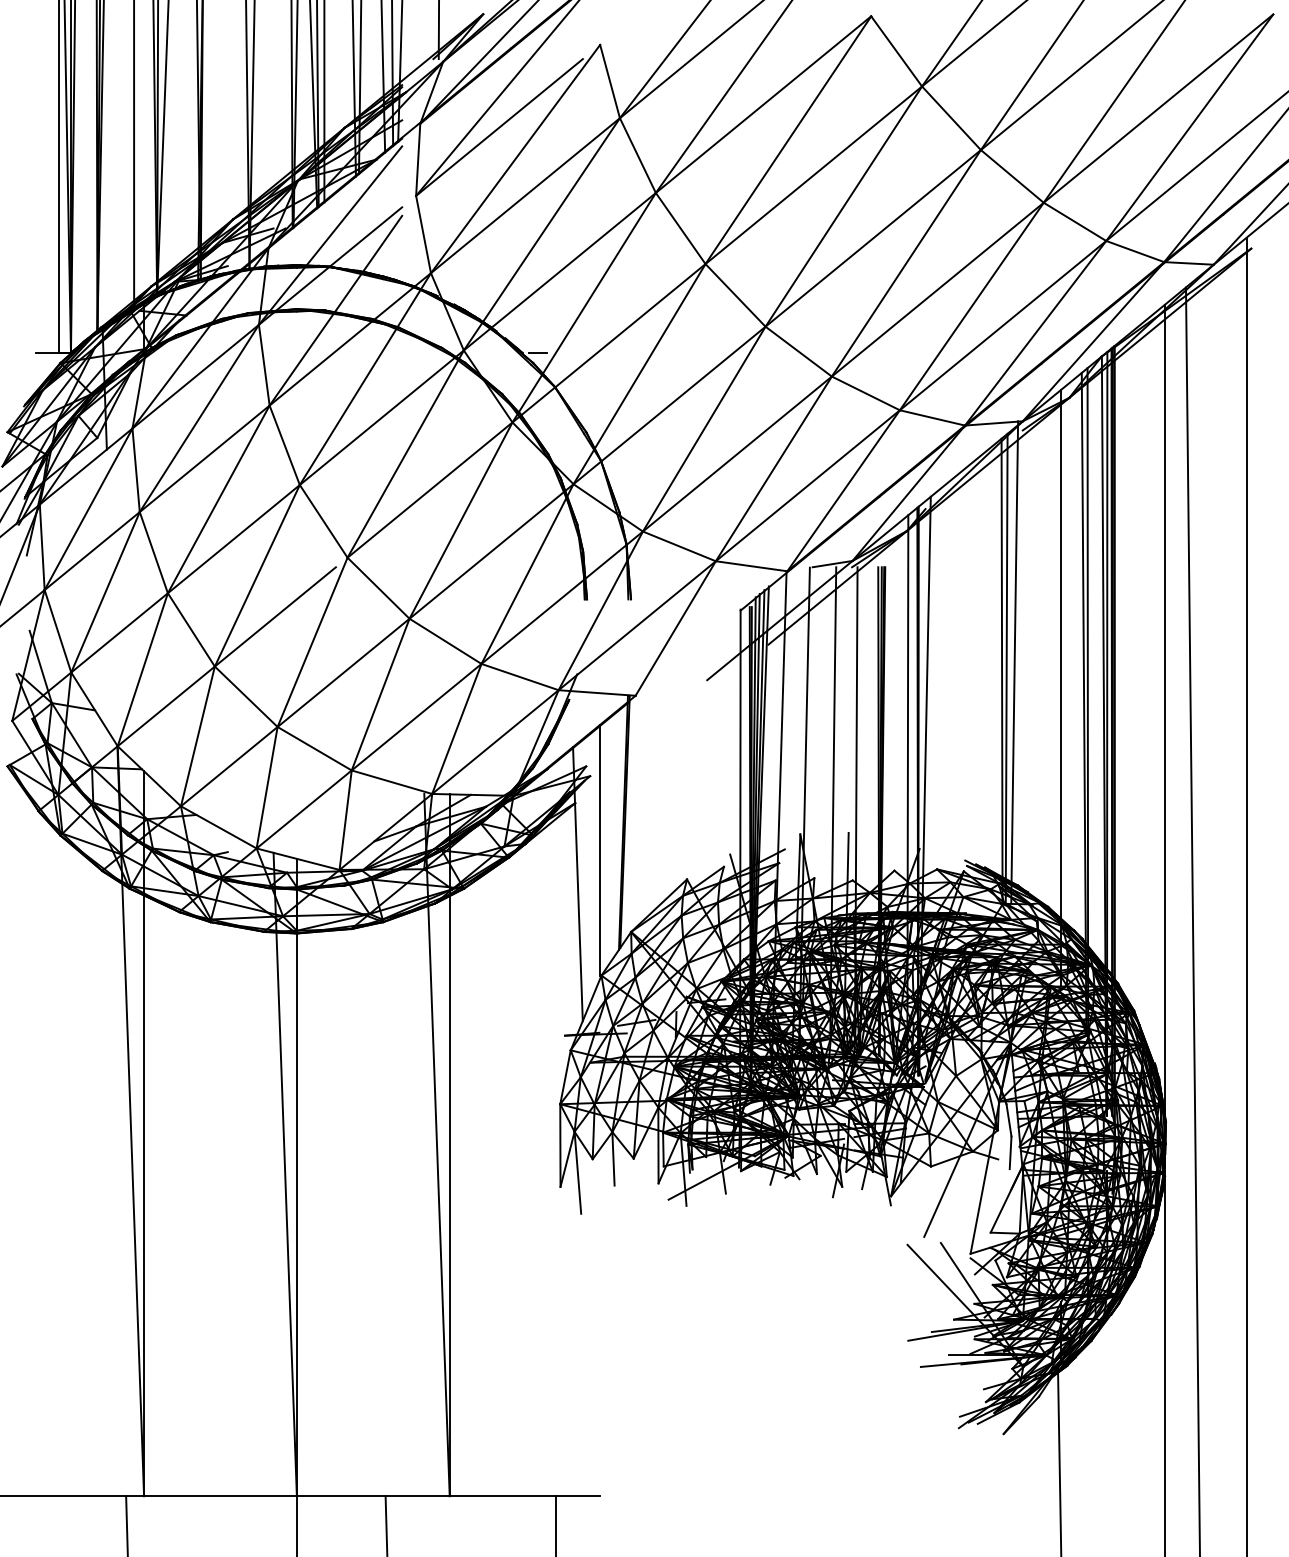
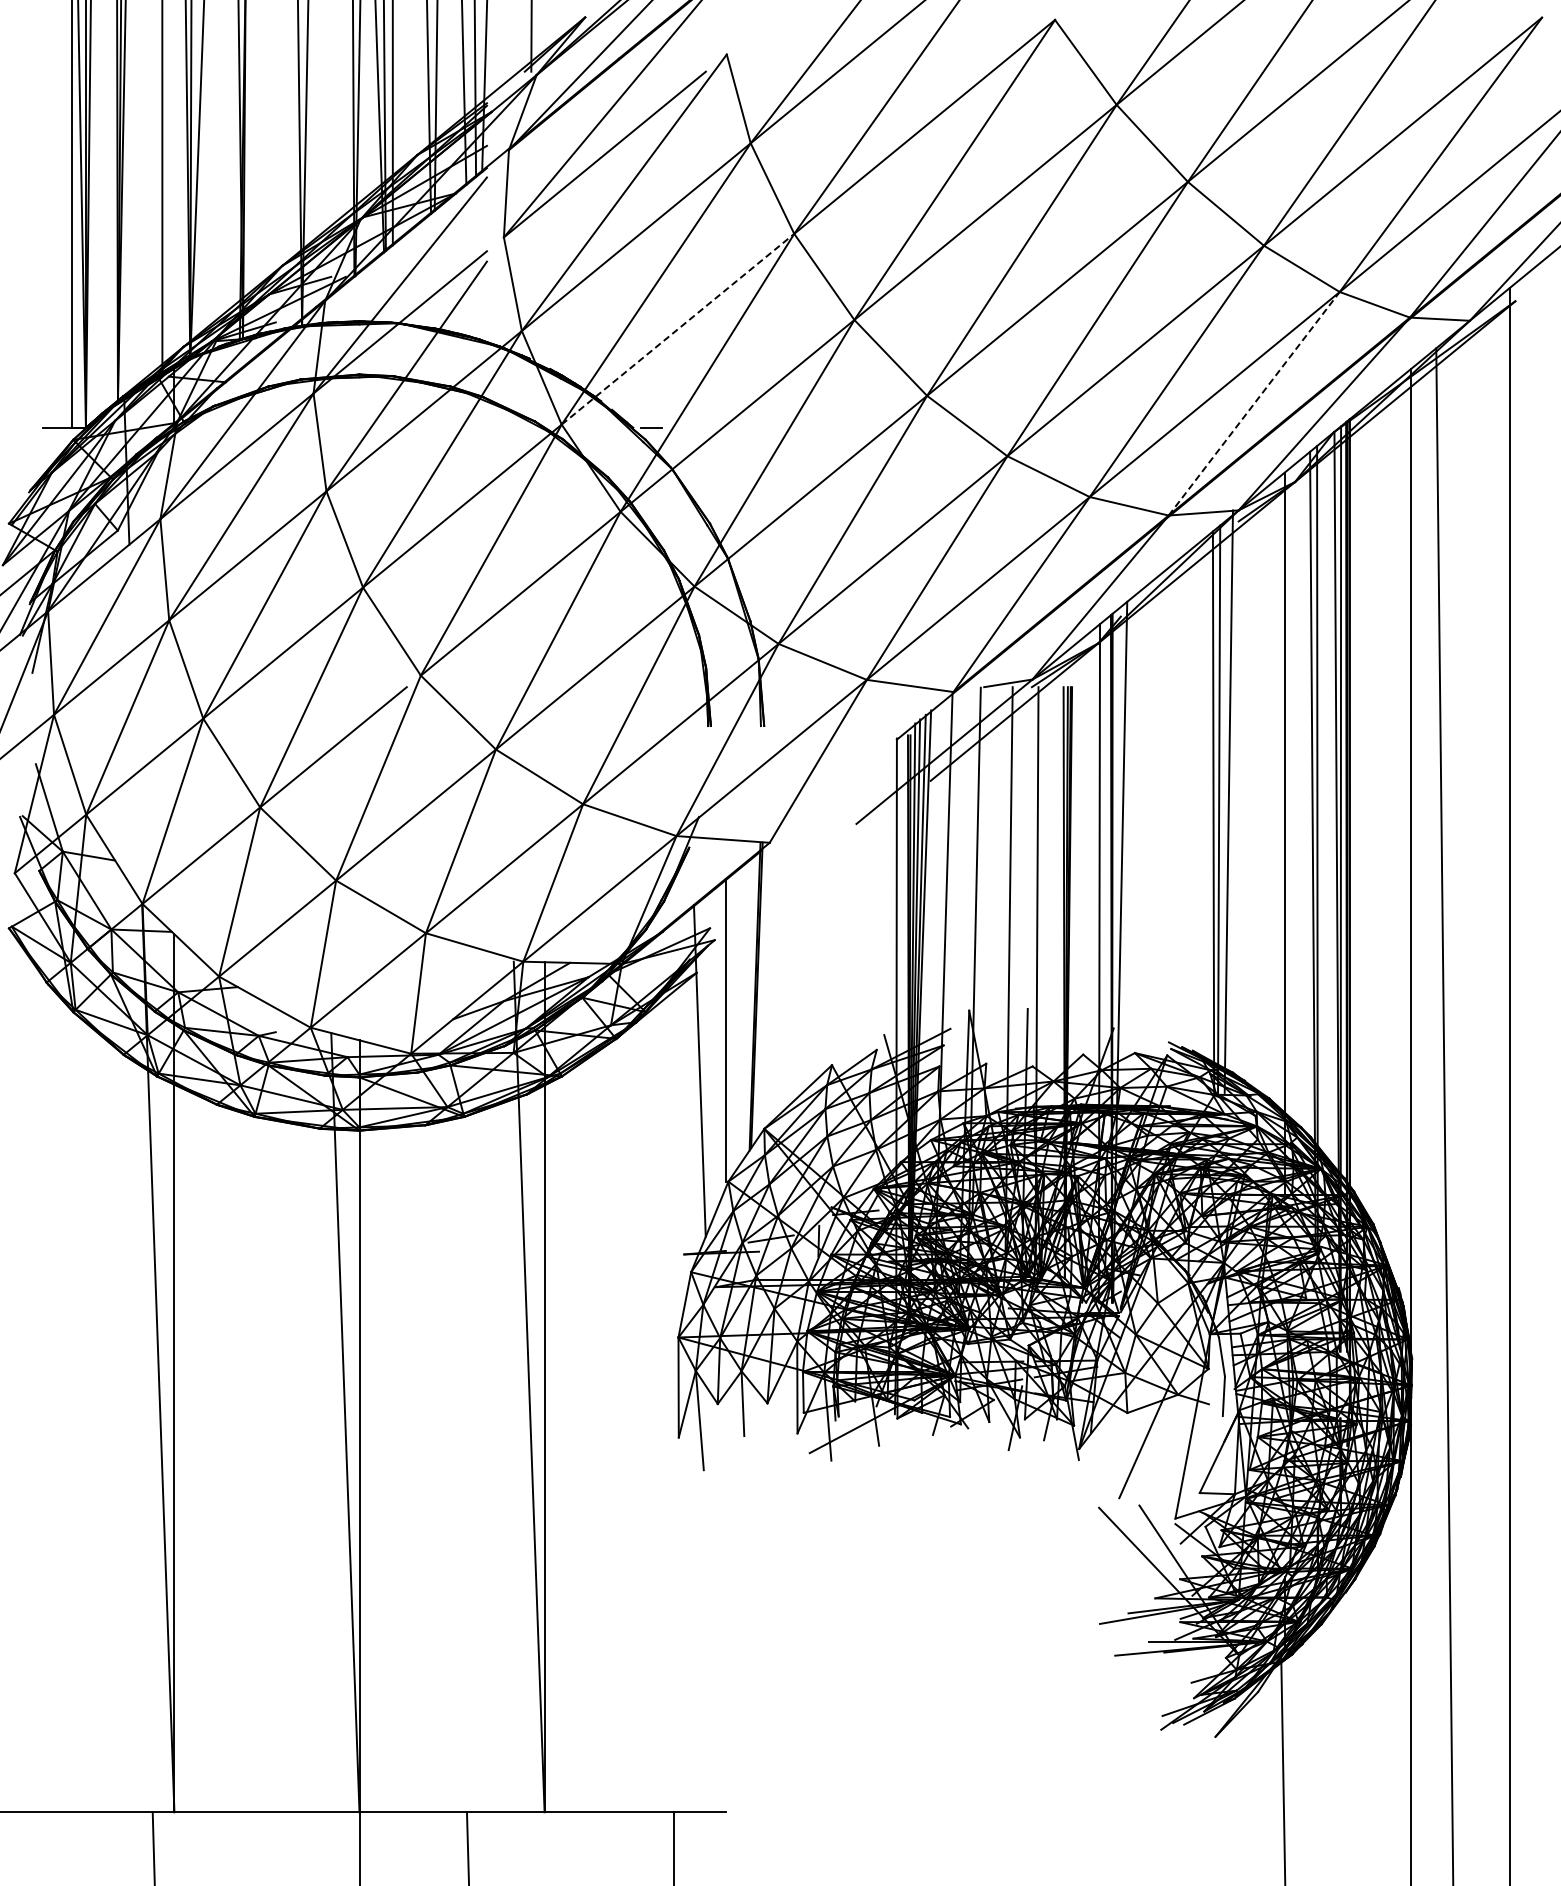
line: (560, 271) -> (678, 328), solid -> dashed
line: (1035, 333) -> (1254, 403), solid -> dashed

